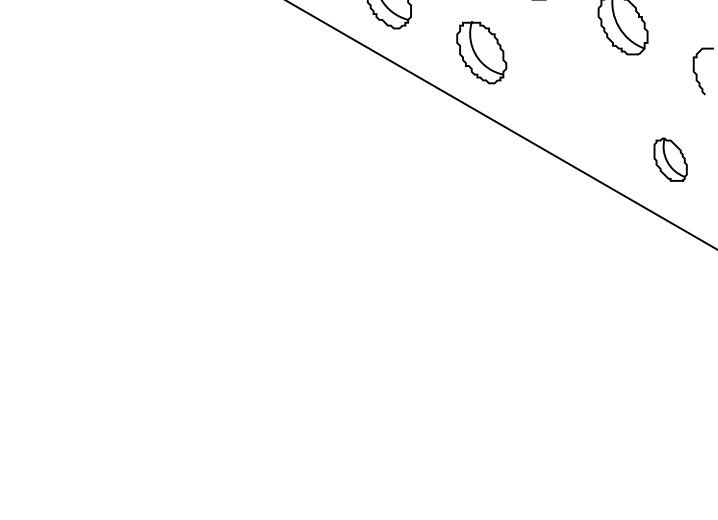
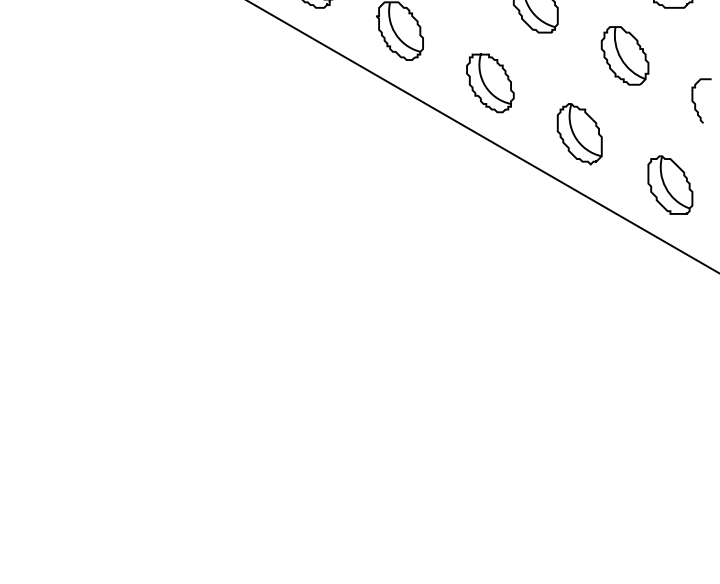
part: (575, 106) -> (579, 134), added
part: (670, 159) -> (670, 184), size x1.43

